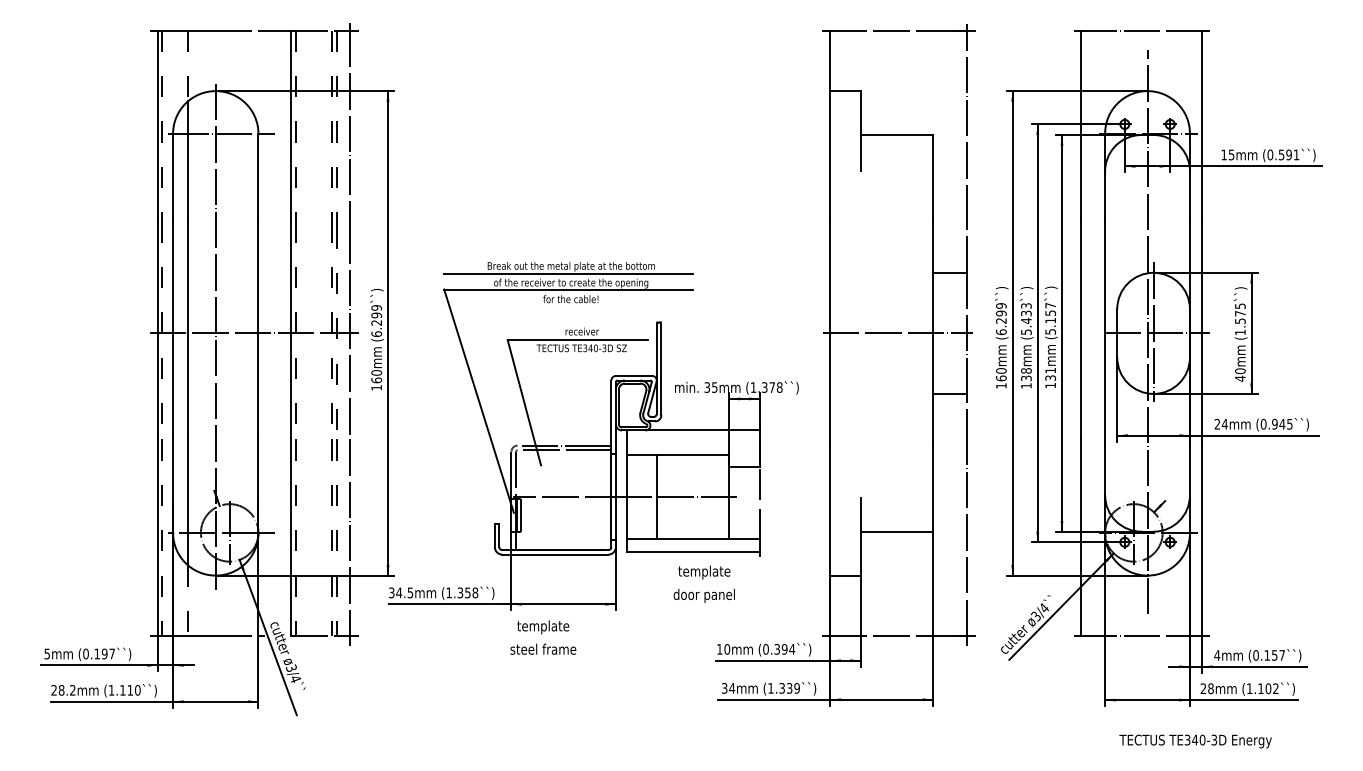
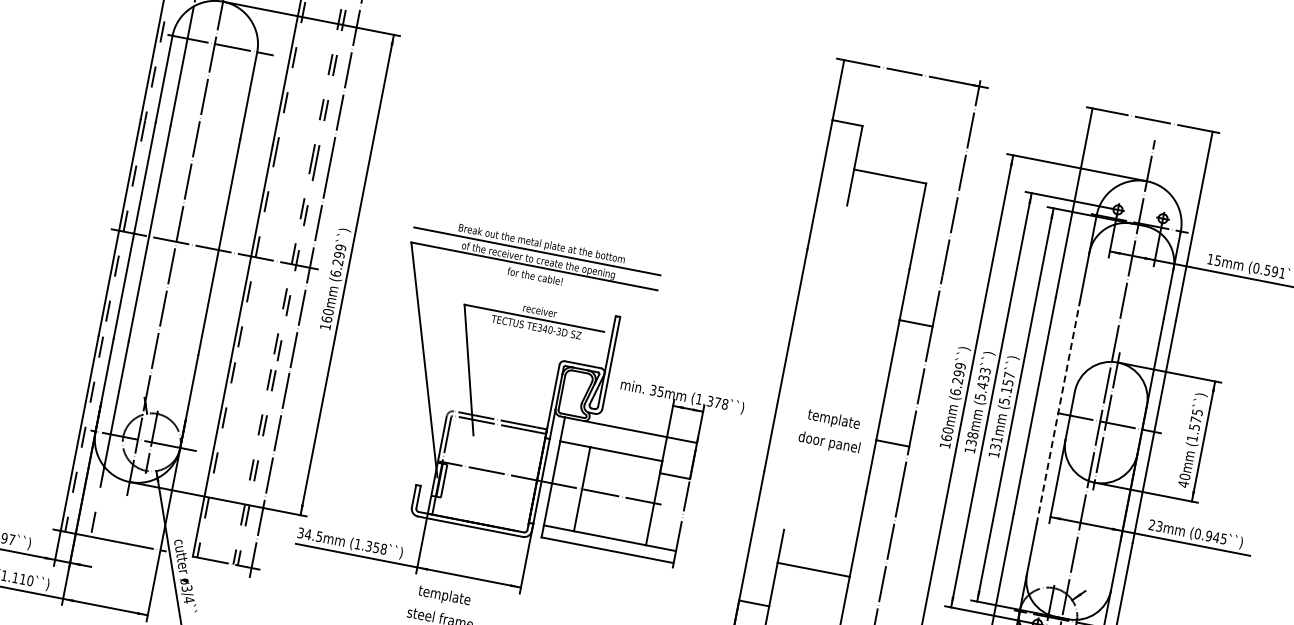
line: (1105, 332) -> (1058, 412), solid -> dashed
line: (897, 333) -> (852, 373), removed
text: (1224, 423) -> (1159, 525), 24mm -> 23mm
text: (703, 583) -> (830, 430), moved

